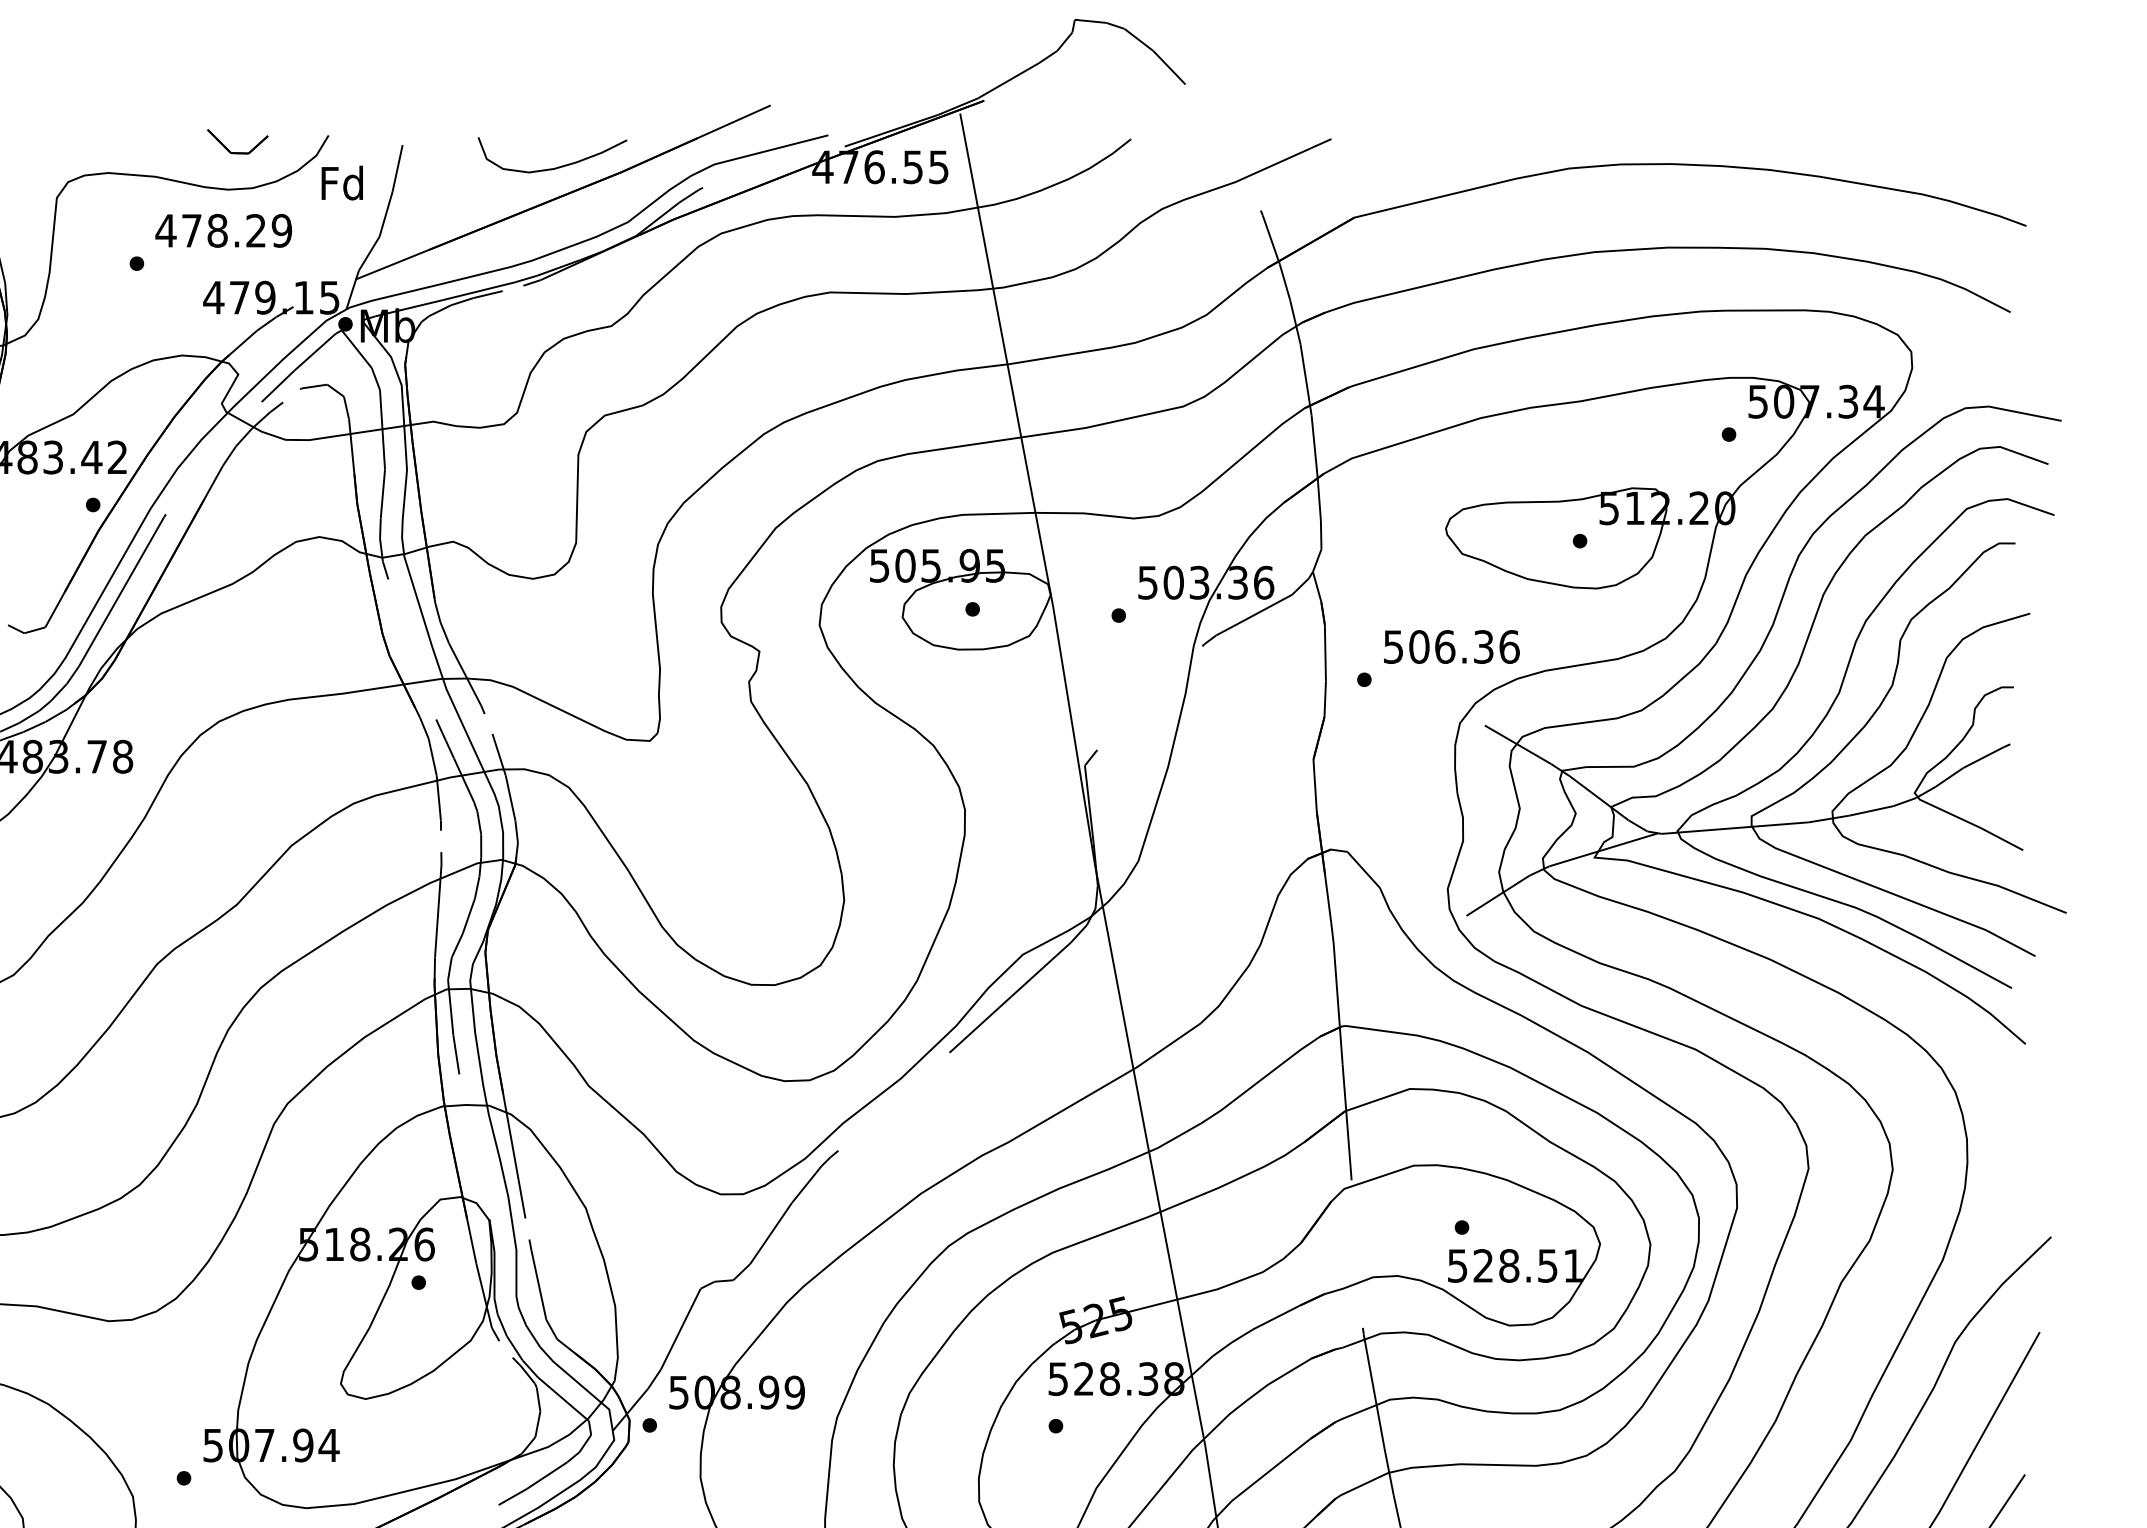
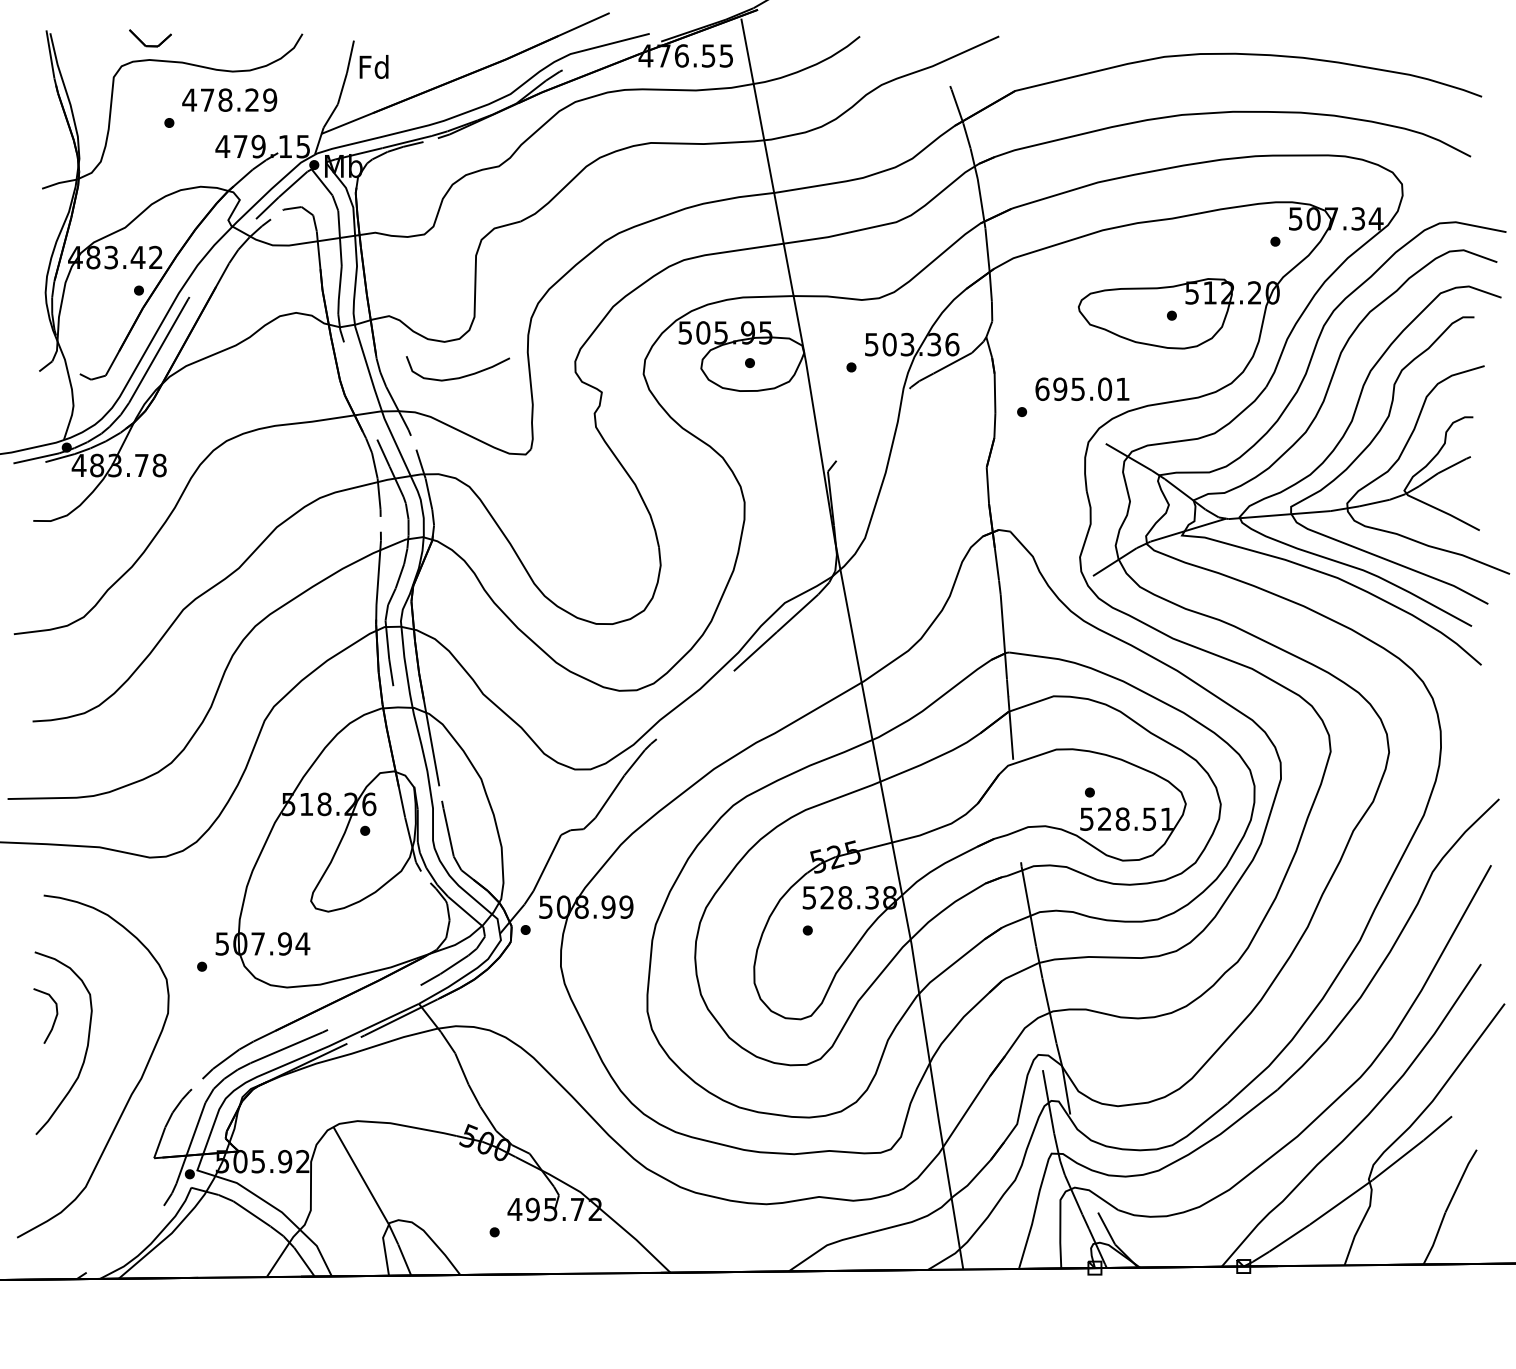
part: (237, 152) -> (150, 45), moved
curve: (555, 166) -> (460, 376), moved
text: (341, 182) -> (373, 66), moved
text: (1451, 647) -> (1082, 389), 506.36 -> 695.01

